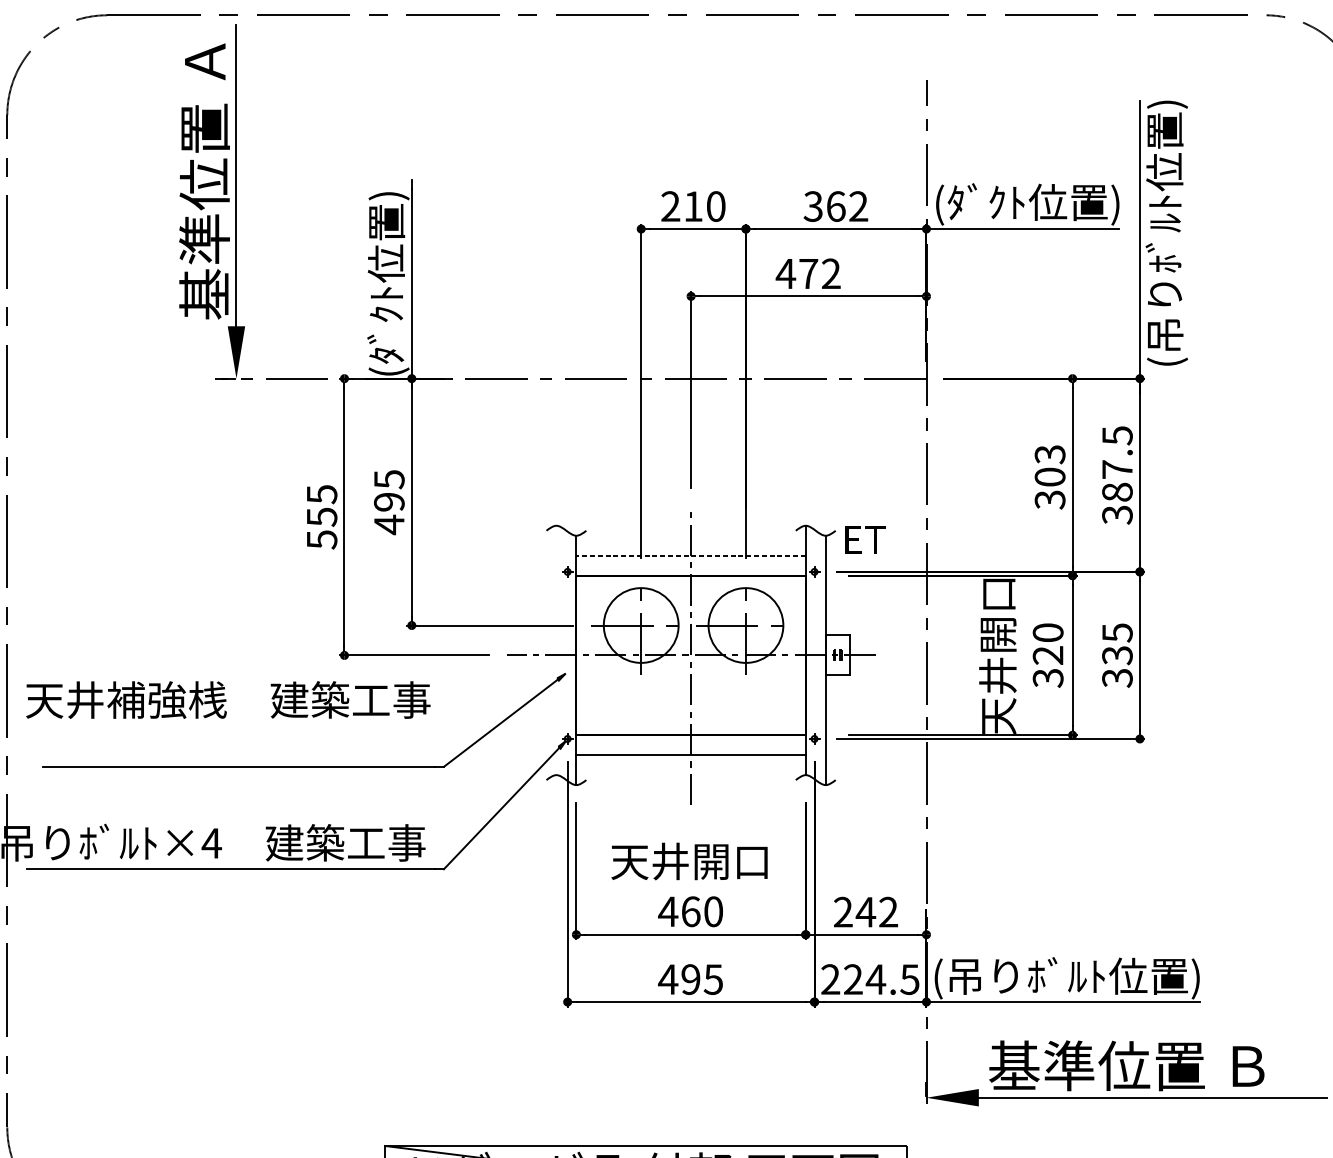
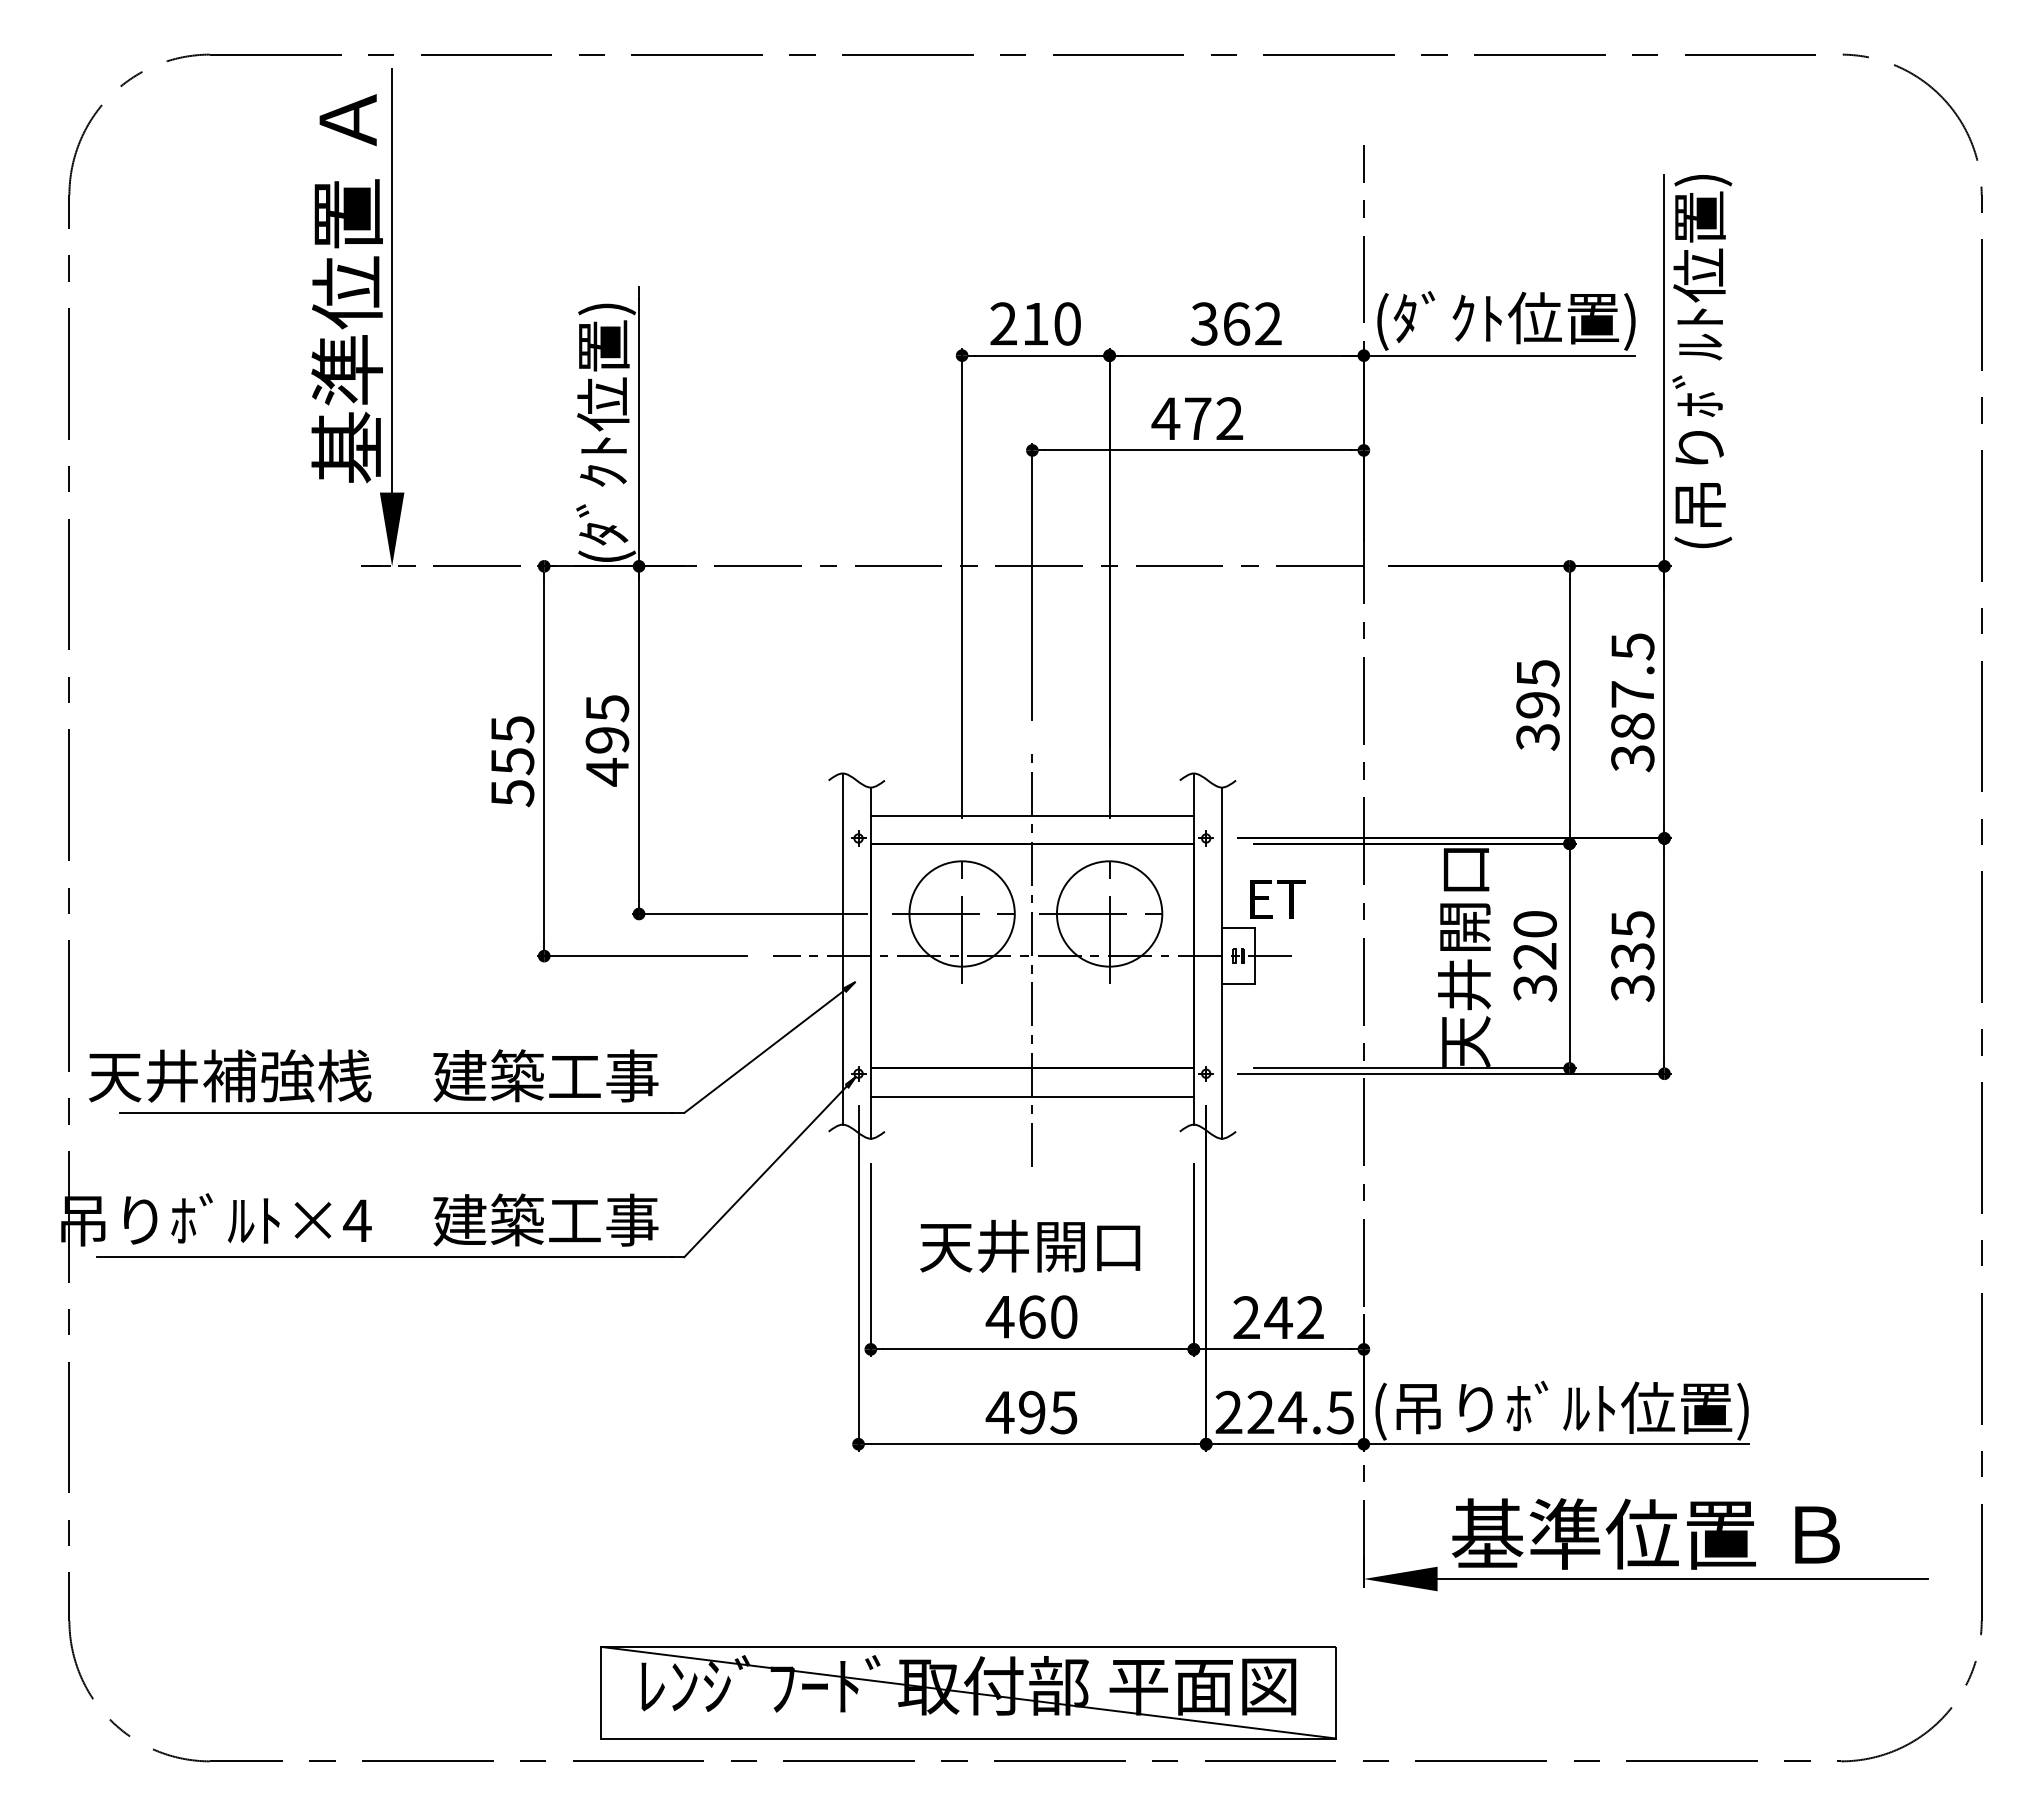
text: (1049, 466) -> (1537, 689), 303 -> 395
text: (865, 539) -> (1277, 899), moved
line: (691, 555) -> (1032, 815), dashed -> solid
line: (556, 650) -> (842, 948), added
text: (228, 699) -> (373, 1075), moved

